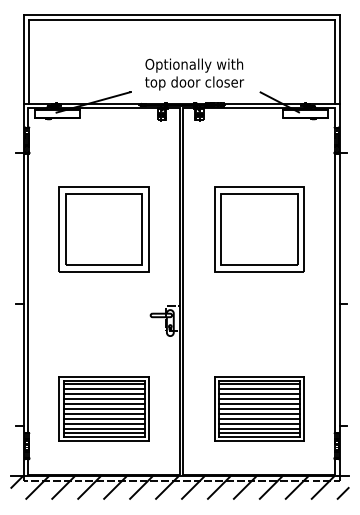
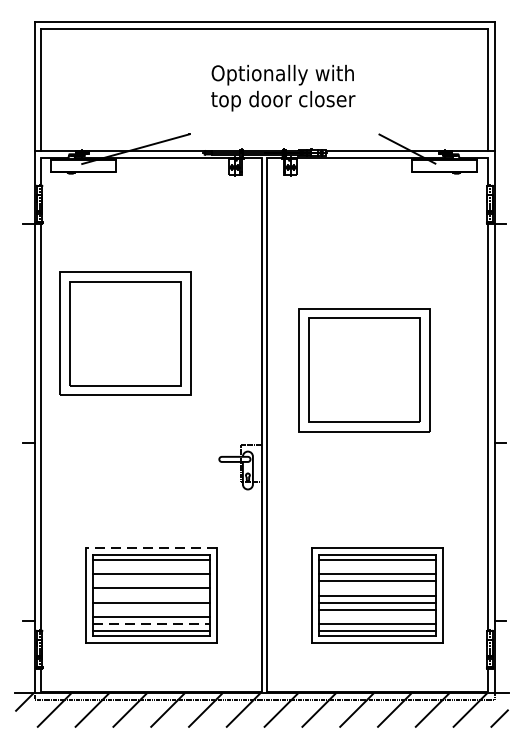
text: (194, 74) -> (283, 88), moved
part: (103, 229) -> (124, 334), moved
part: (259, 229) -> (364, 370), moved
line: (104, 376) -> (152, 548), solid -> dashed
line: (104, 389) -> (152, 567), removed
line: (259, 389) -> (377, 567), removed
line: (104, 399) -> (152, 581), removed
line: (259, 404) -> (377, 589), removed
line: (104, 408) -> (152, 594), removed
line: (104, 418) -> (152, 609), removed
line: (259, 423) -> (377, 616), removed
line: (104, 428) -> (152, 624), solid -> dashed

